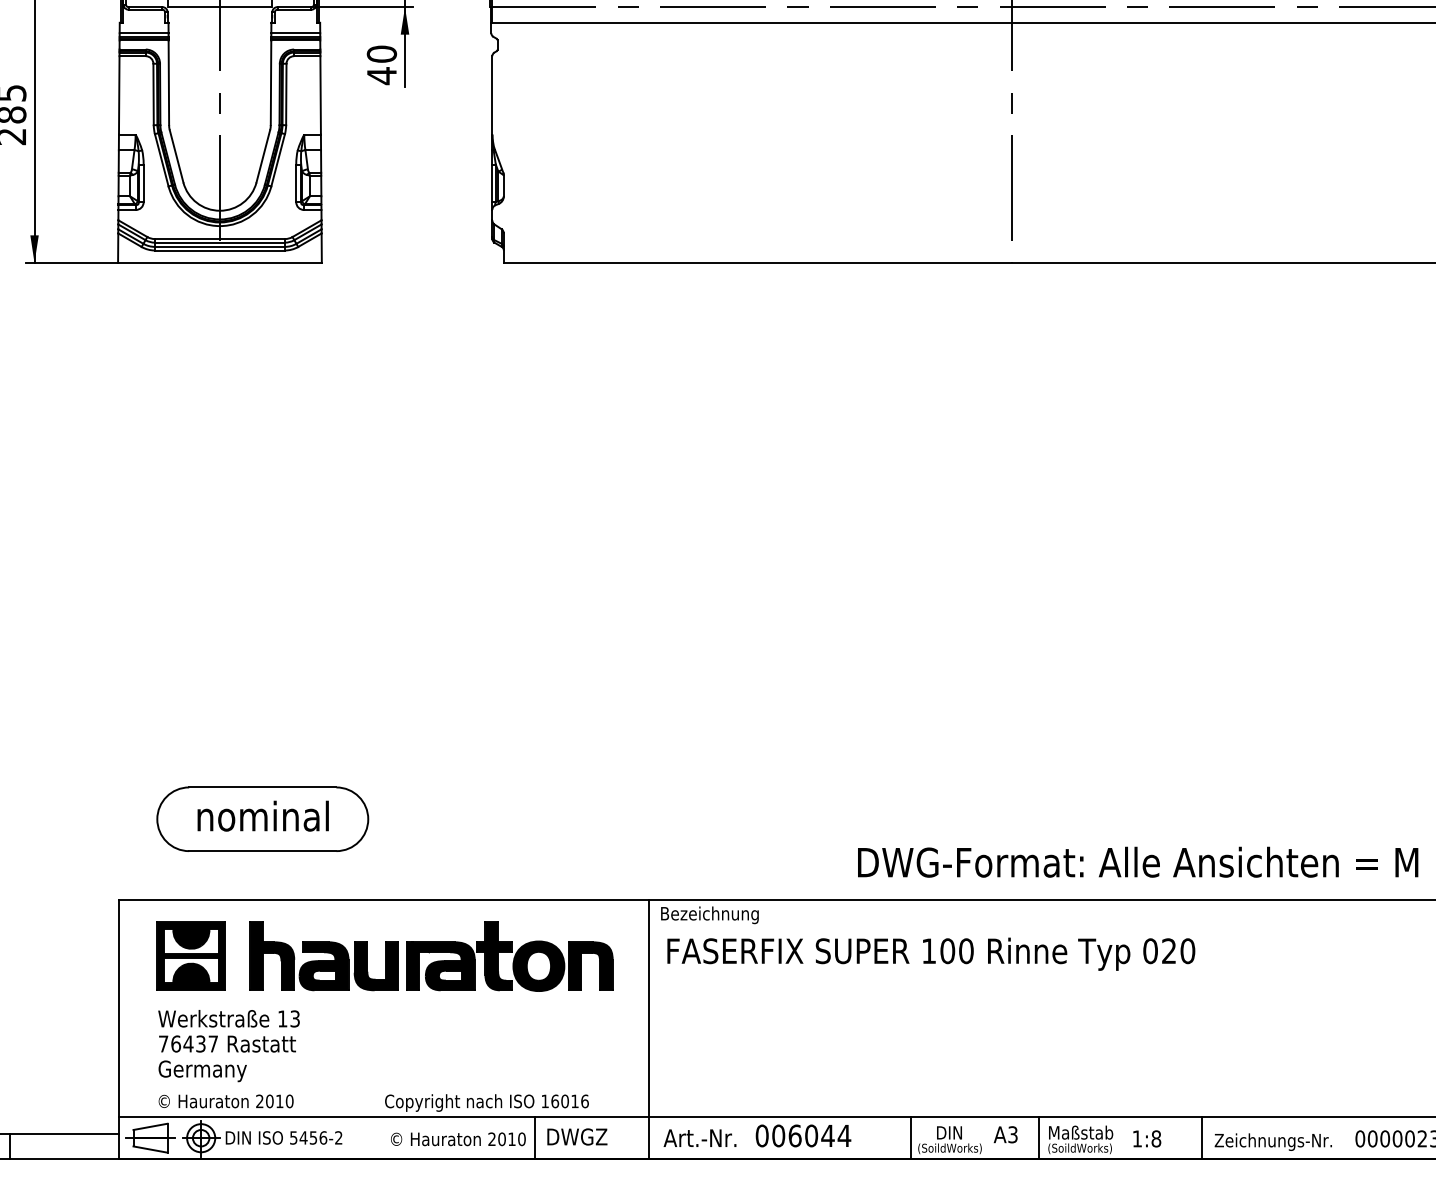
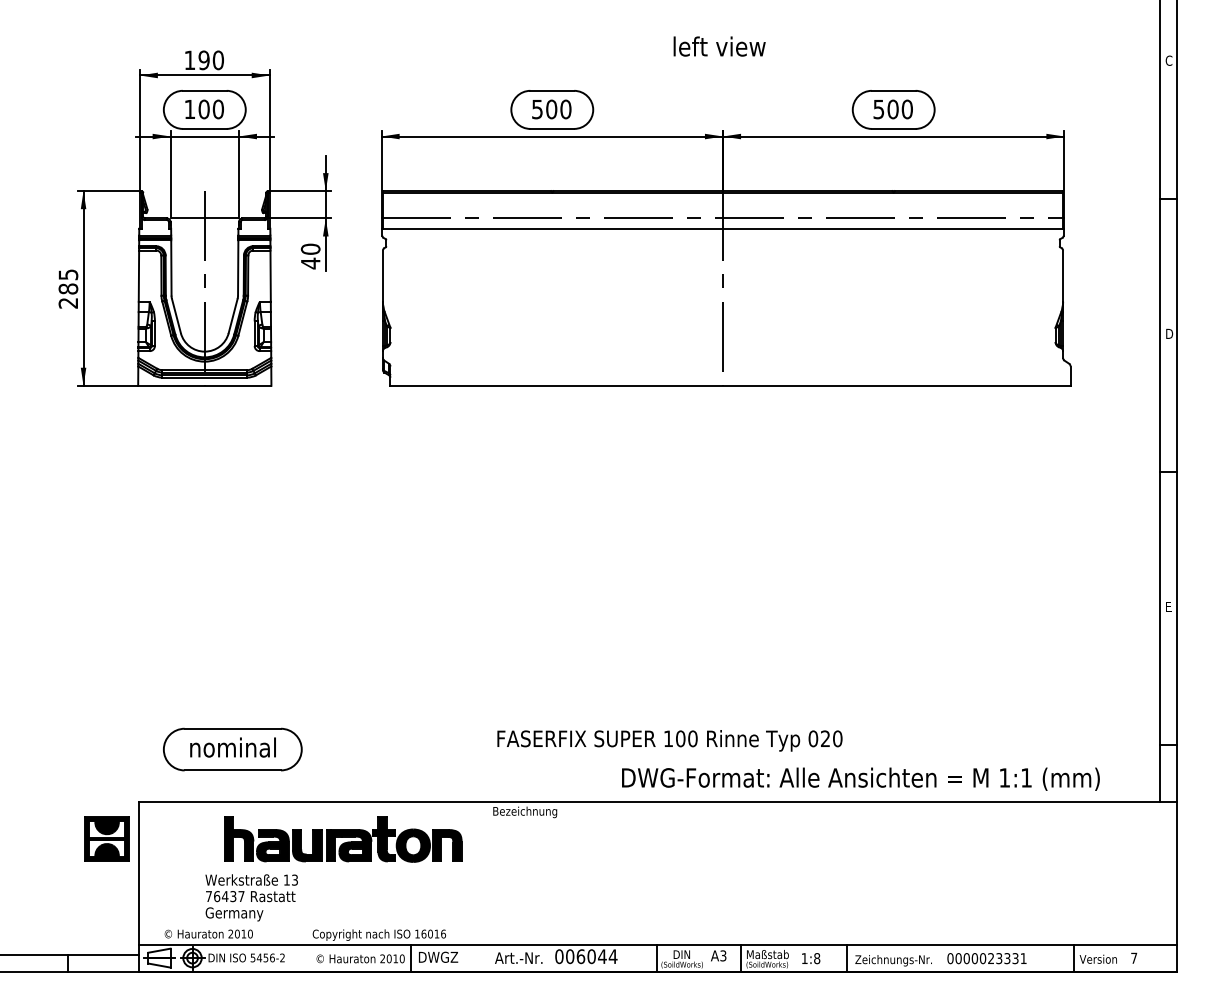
text: (930, 953) -> (669, 740), moved
part: (190, 955) -> (106, 838), moved
line: (649, 1028) -> (485, 886), removed
text: (228, 1045) -> (251, 897), moved

